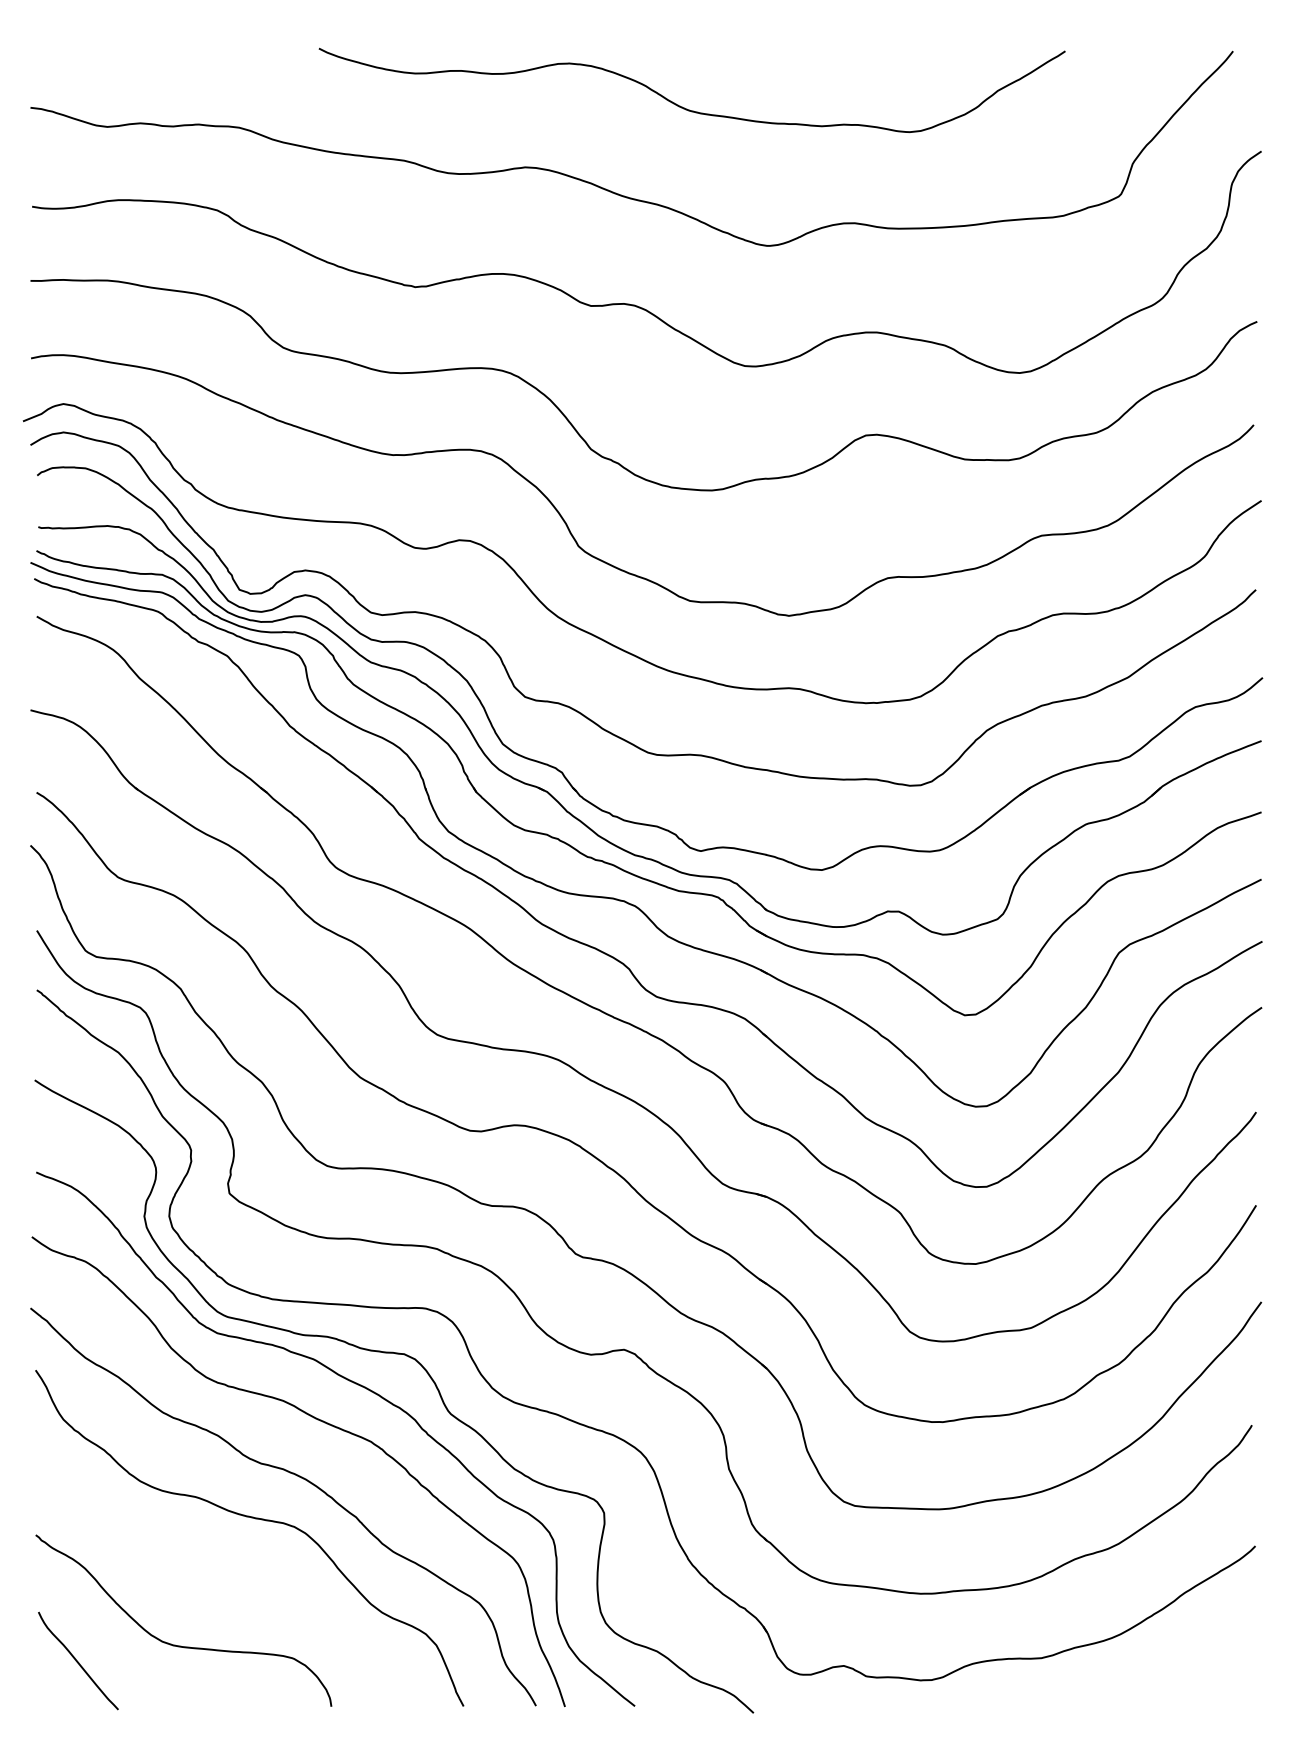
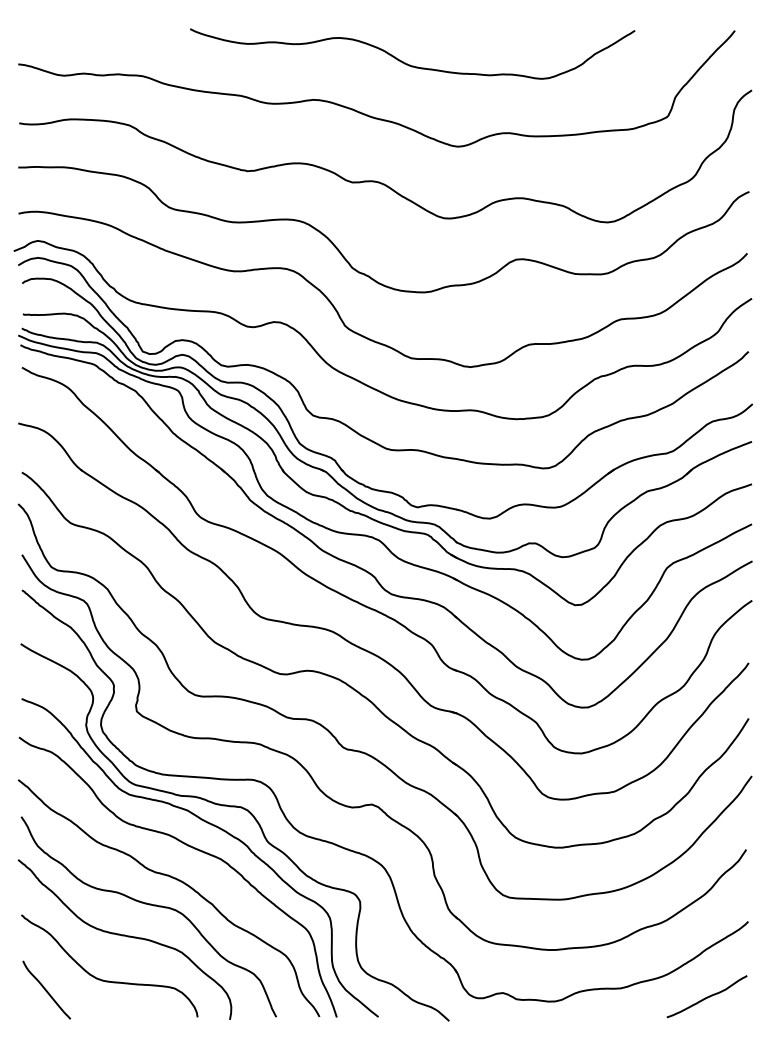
curve: (208, 1571) -> (124, 936), added
curve: (1186, 1671) -> (707, 996), added

